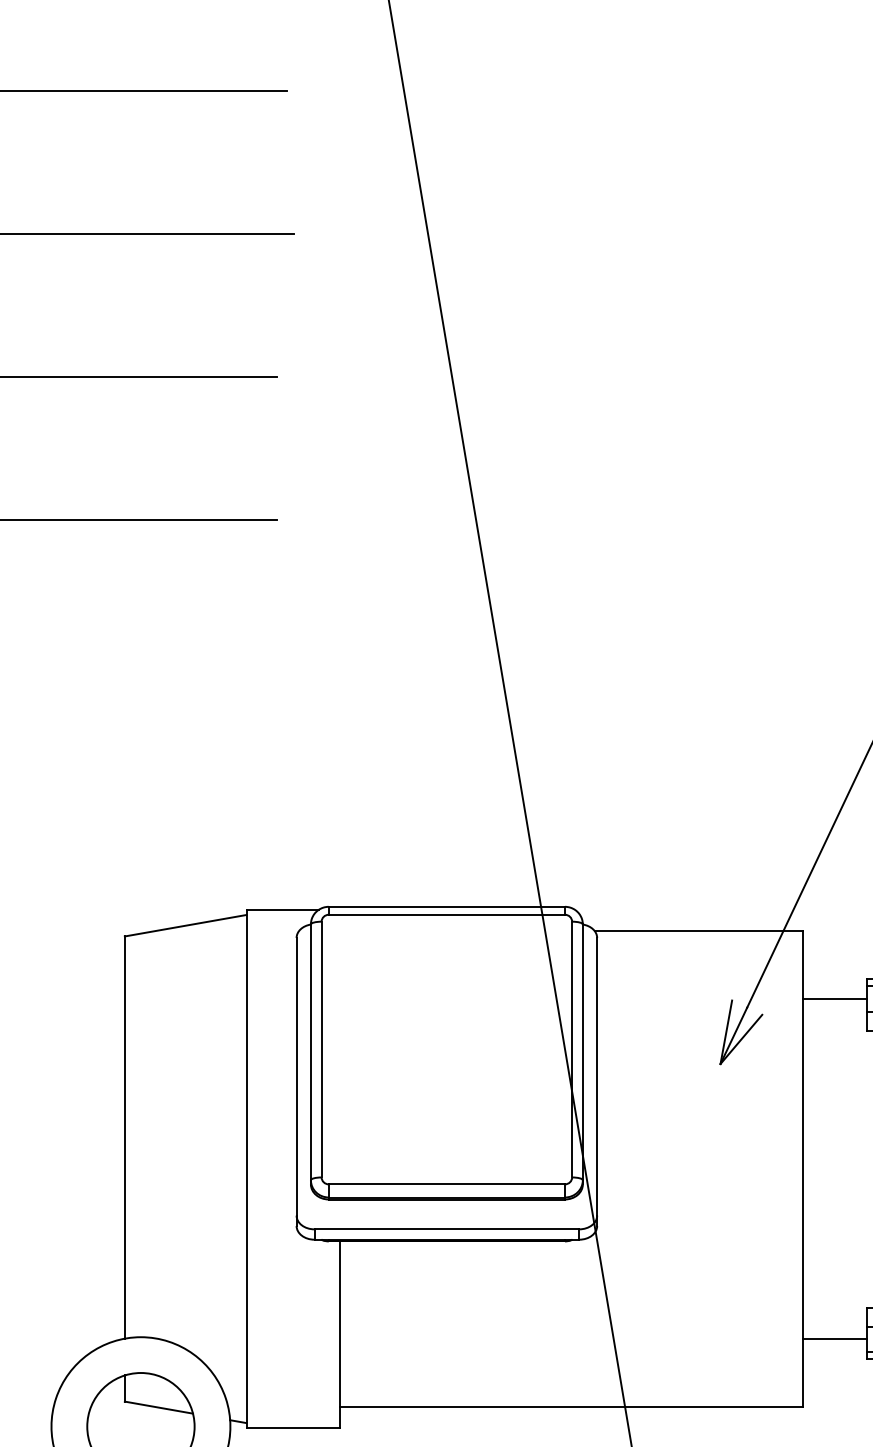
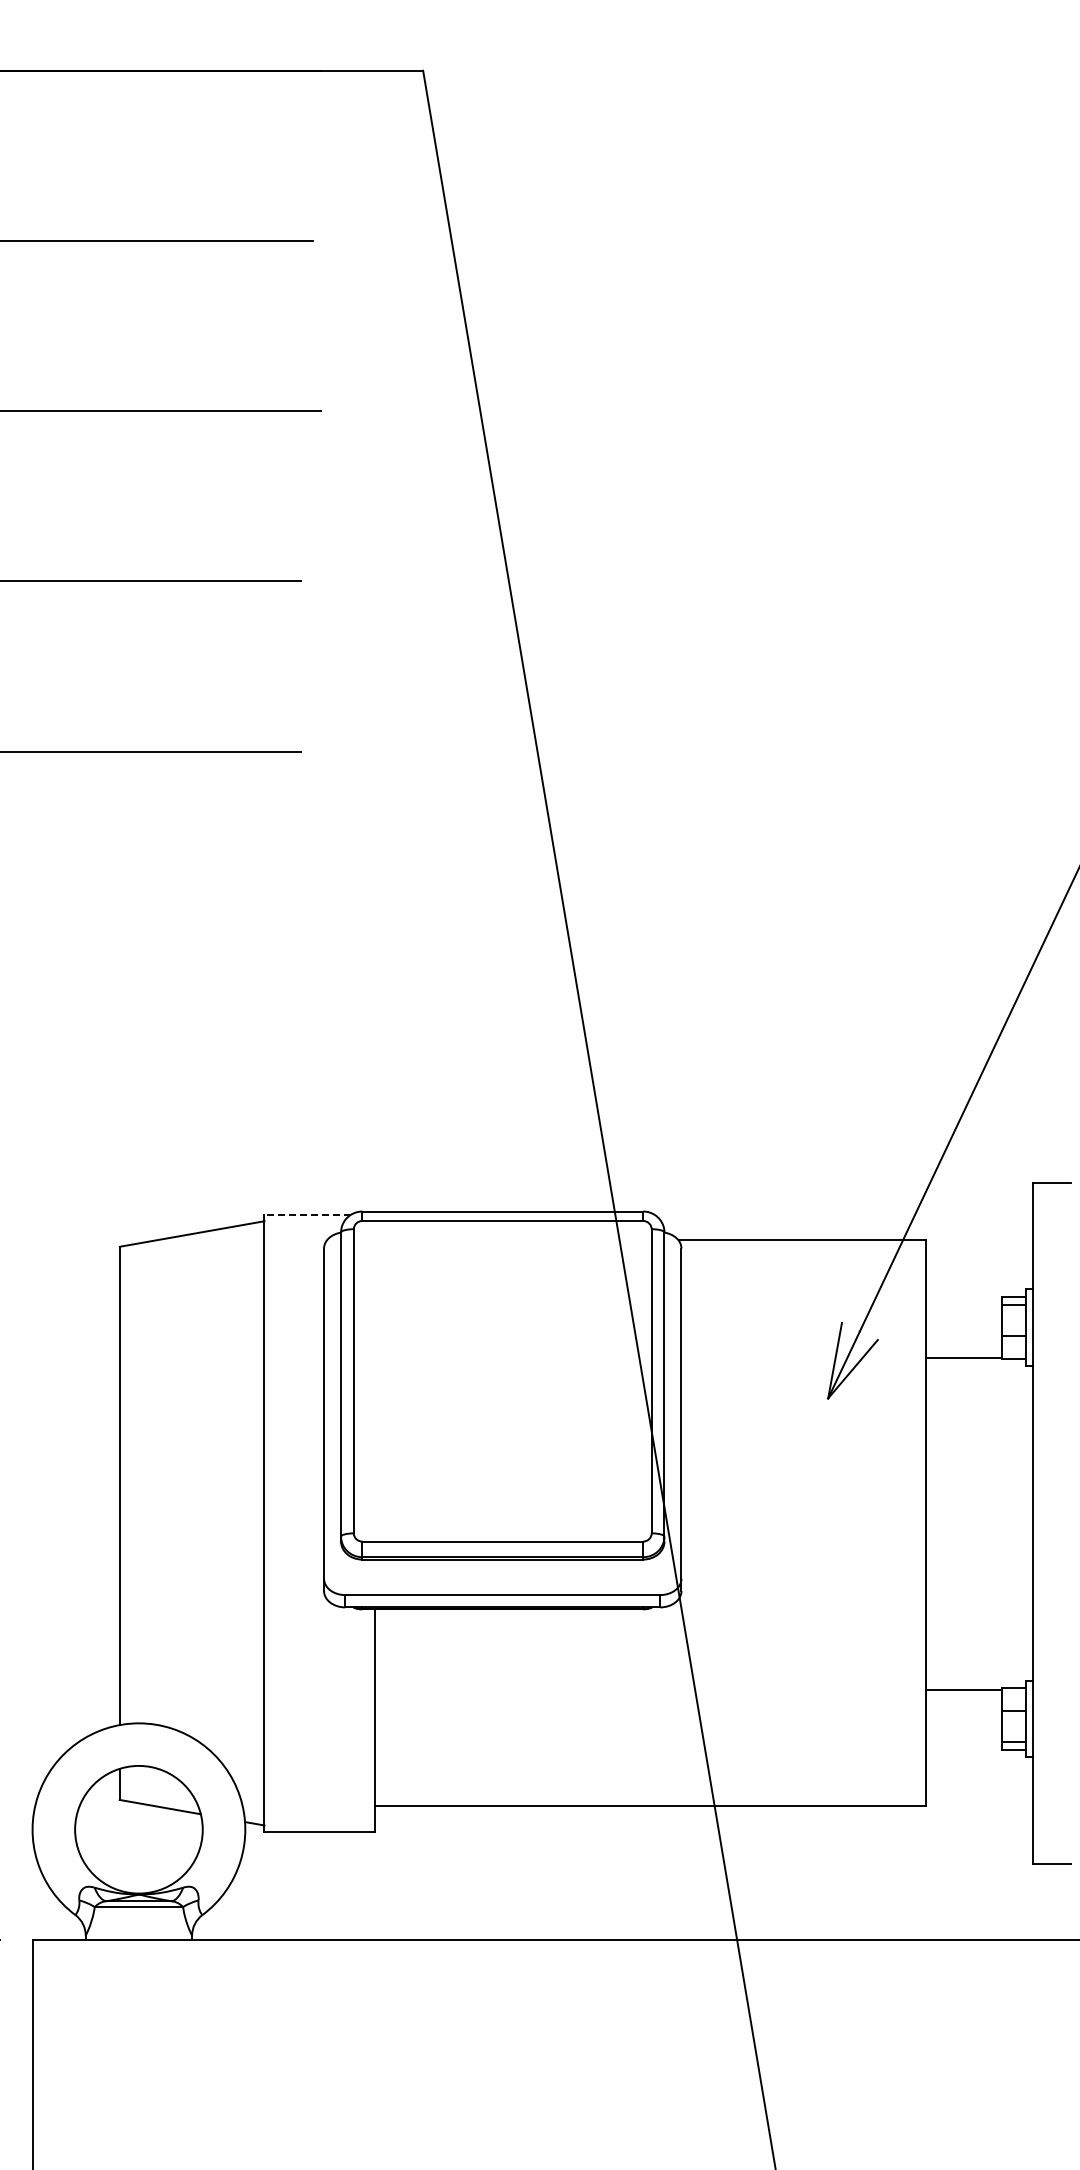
line: (282, 909) -> (307, 1214), solid -> dashed
line: (835, 999) -> (964, 1358), moved
line: (835, 1339) -> (964, 1690), moved

